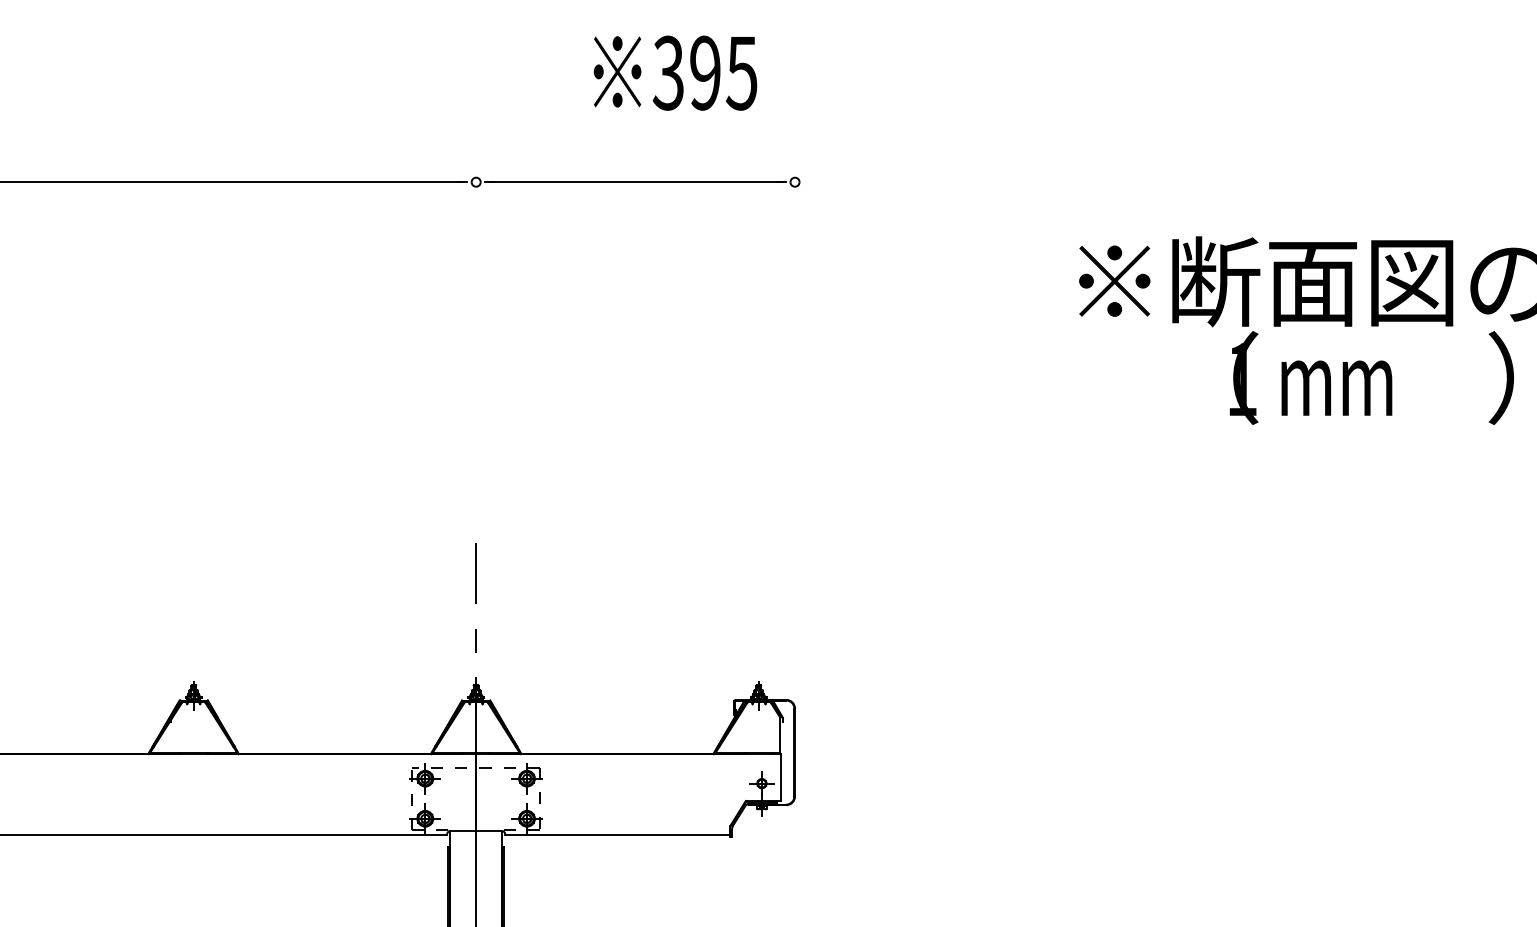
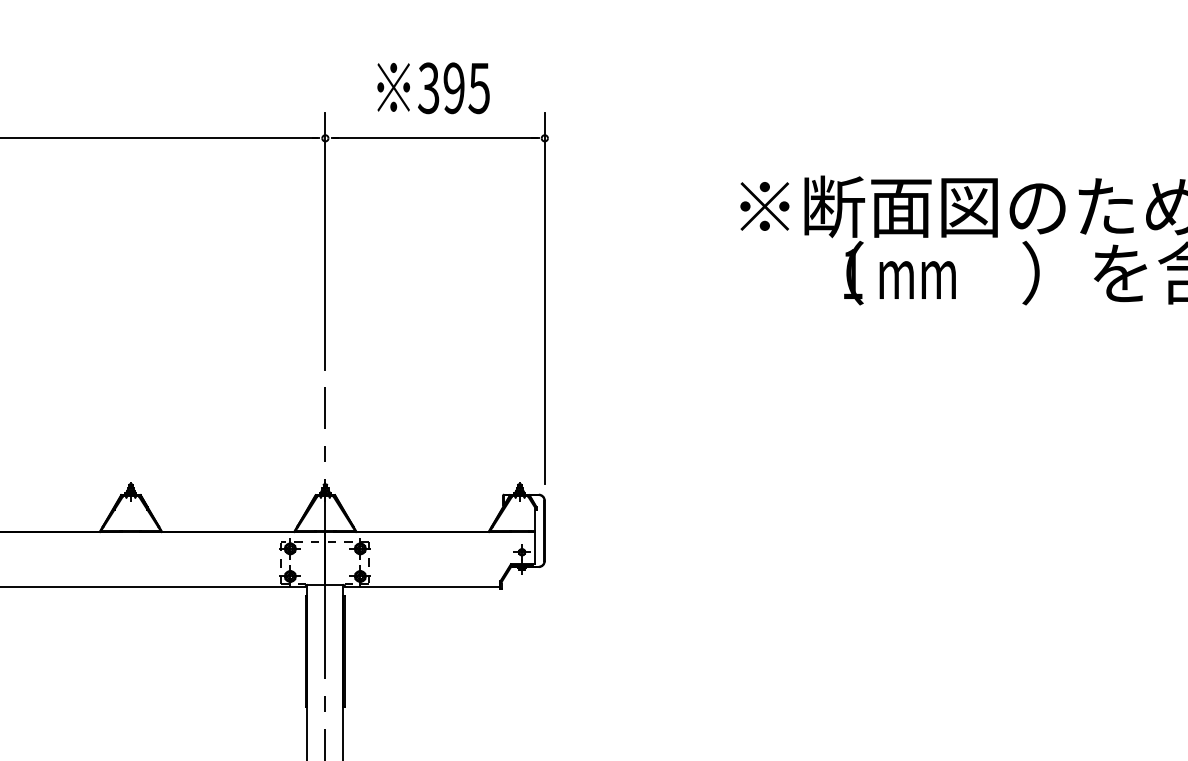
text: (675, 73) -> (433, 88), moved
line: (476, 332) -> (325, 241), added
line: (794, 414) -> (544, 298), added

